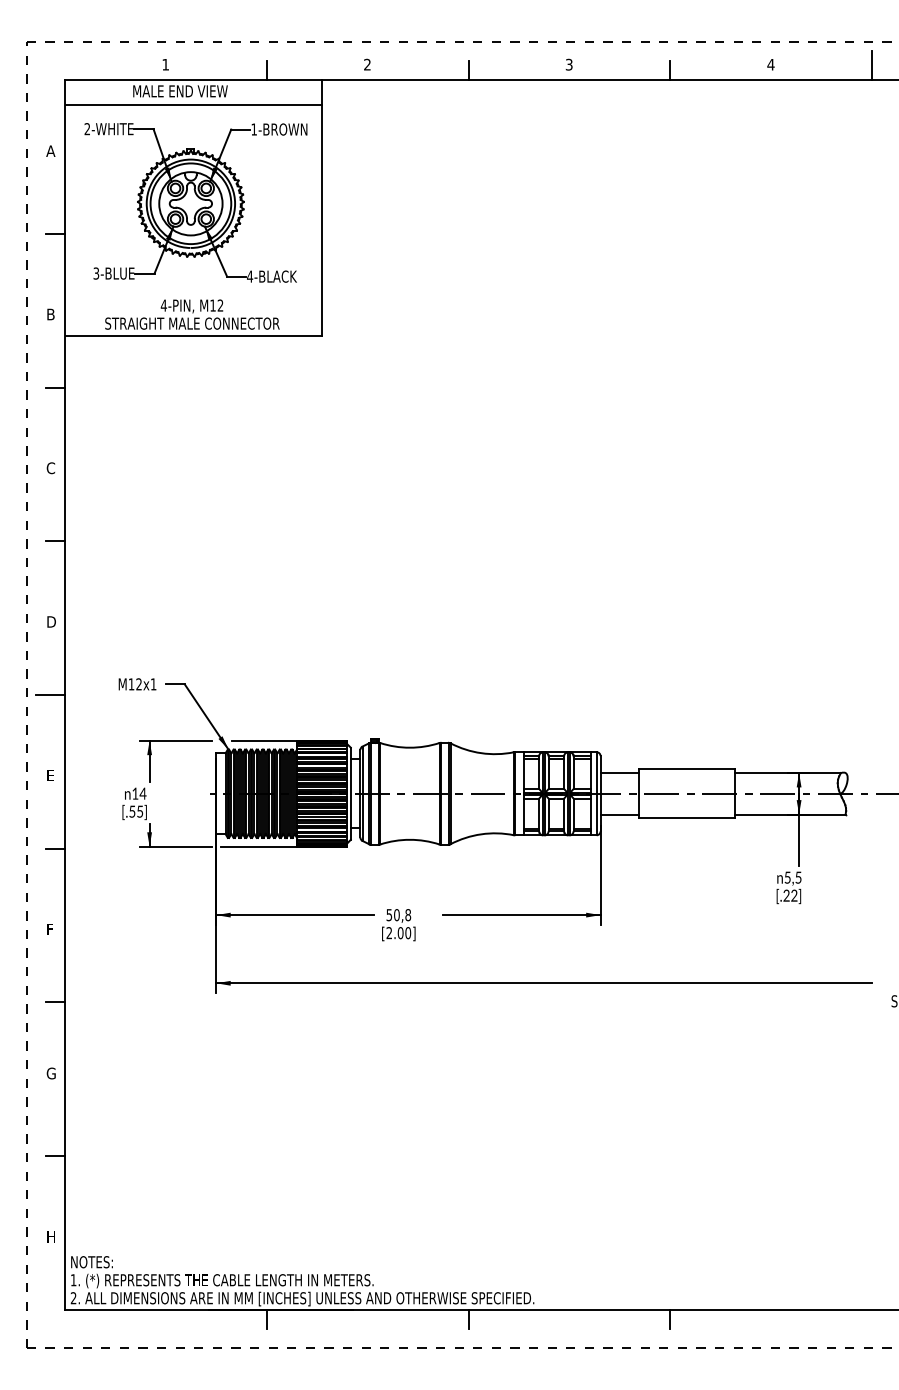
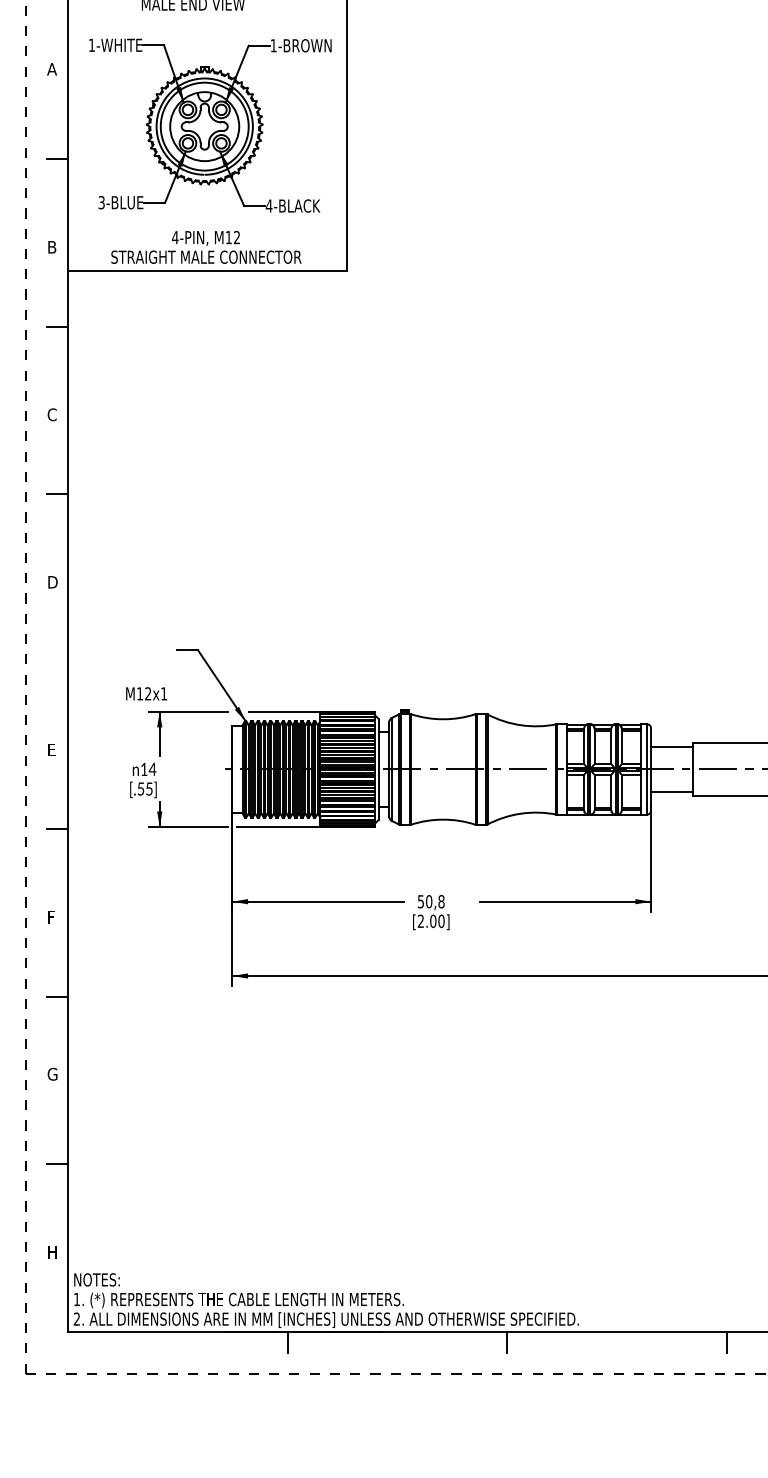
line: (193, 105) -> (207, 19), removed
text: (87, 128) -> (92, 44), 2-WHITE -> 1-WHITE
text: (137, 684) -> (146, 694), moved
line: (50, 695) -> (51, 662), removed

